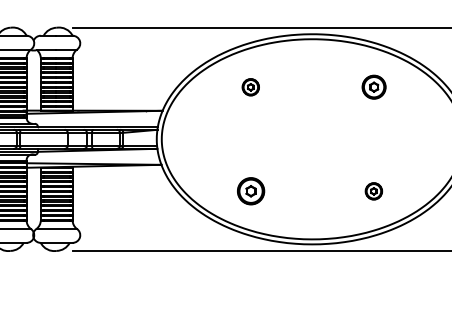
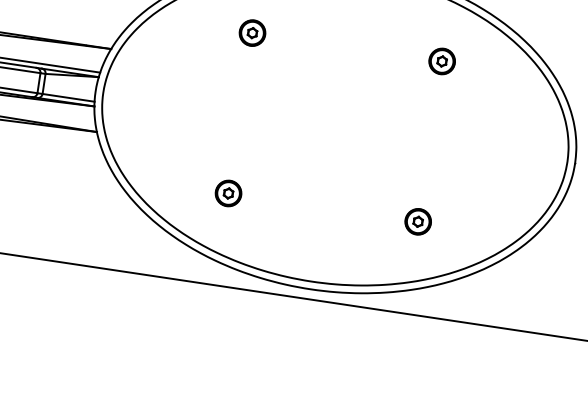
part: (373, 87) -> (441, 61), size x0.71
part: (250, 191) -> (227, 193), size x0.62

